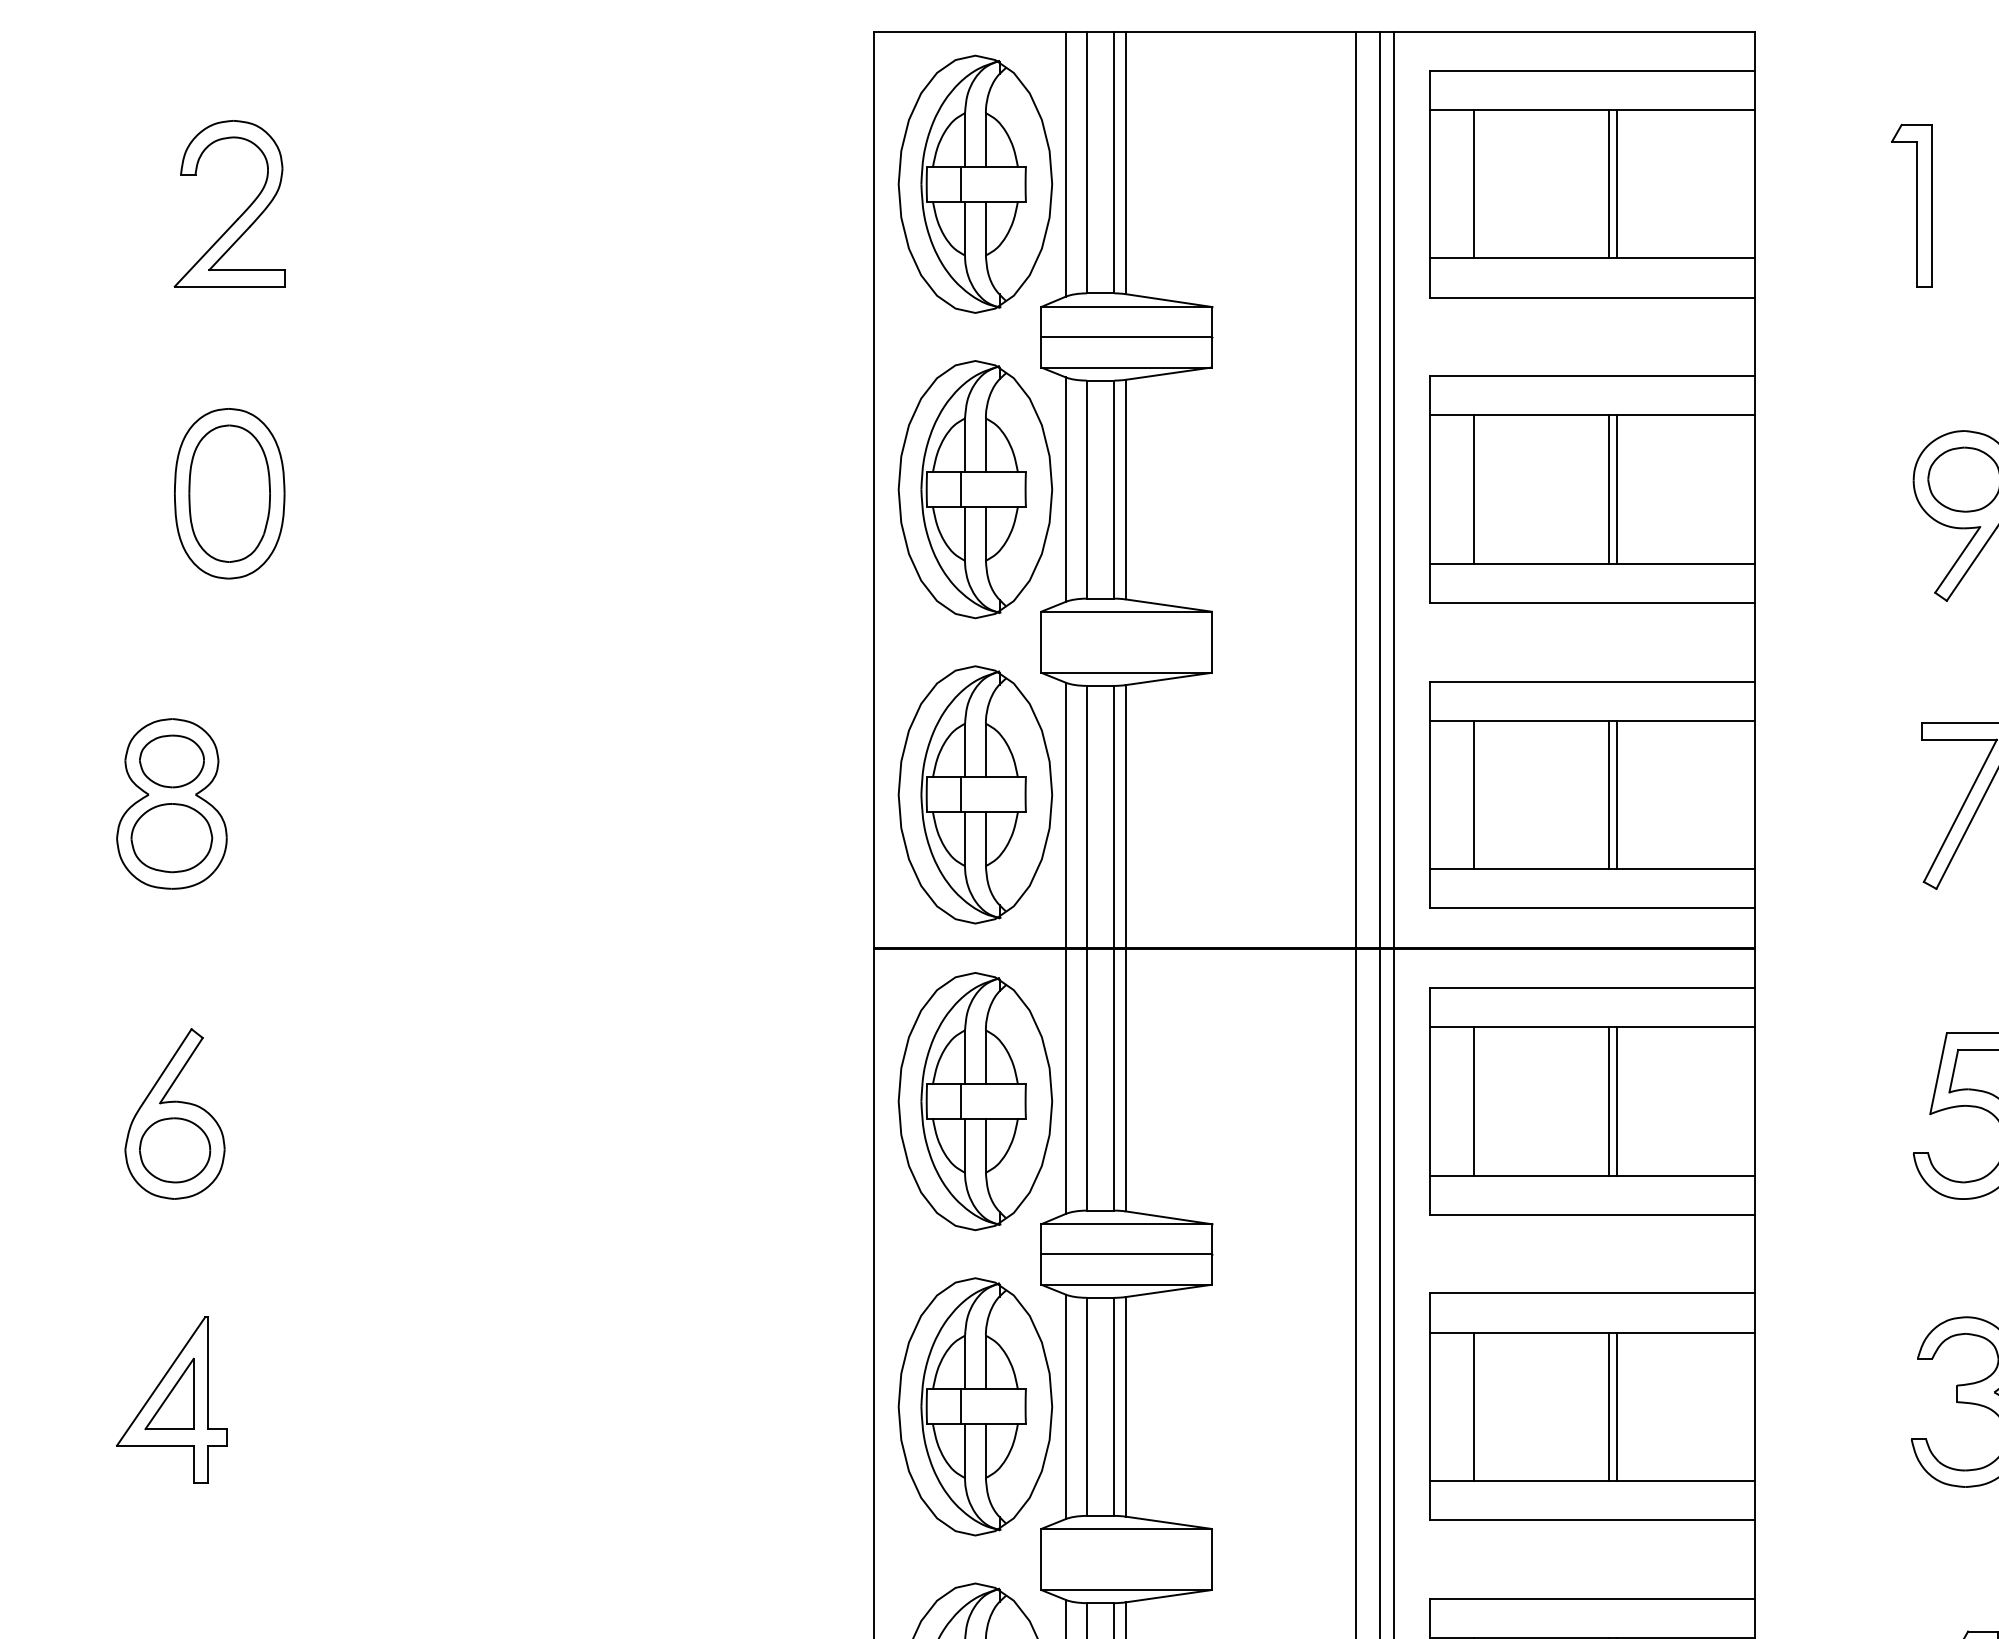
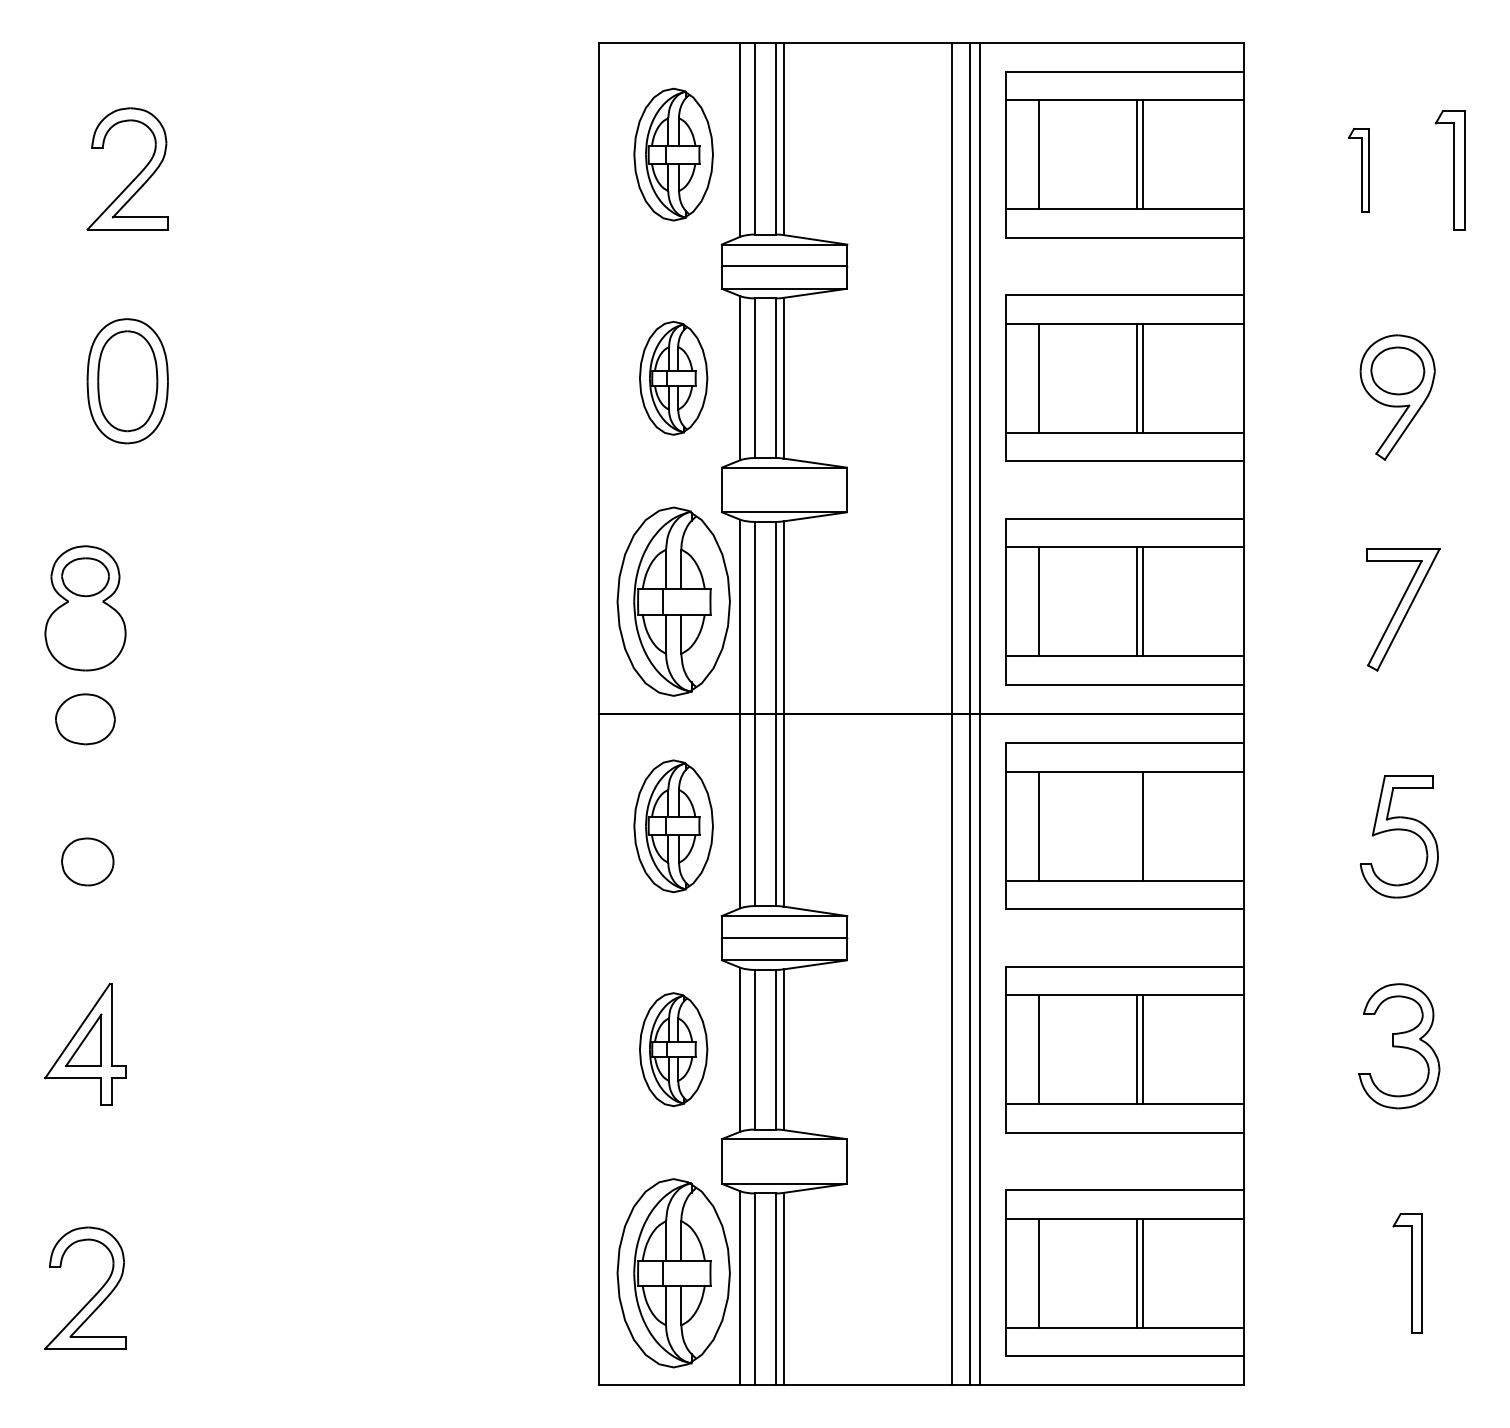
part: (975, 184) -> (673, 154), size x0.7
part: (1910, 205) -> (1358, 170), size x0.7
part: (975, 489) -> (673, 378), size x0.6
part: (171, 838) -> (85, 719), moved
line: (1608, 1100) -> (1137, 825), removed
part: (975, 1101) -> (673, 826), size x0.7
part: (174, 1114) -> (87, 835), removed
part: (975, 1406) -> (673, 1049), size x0.6

